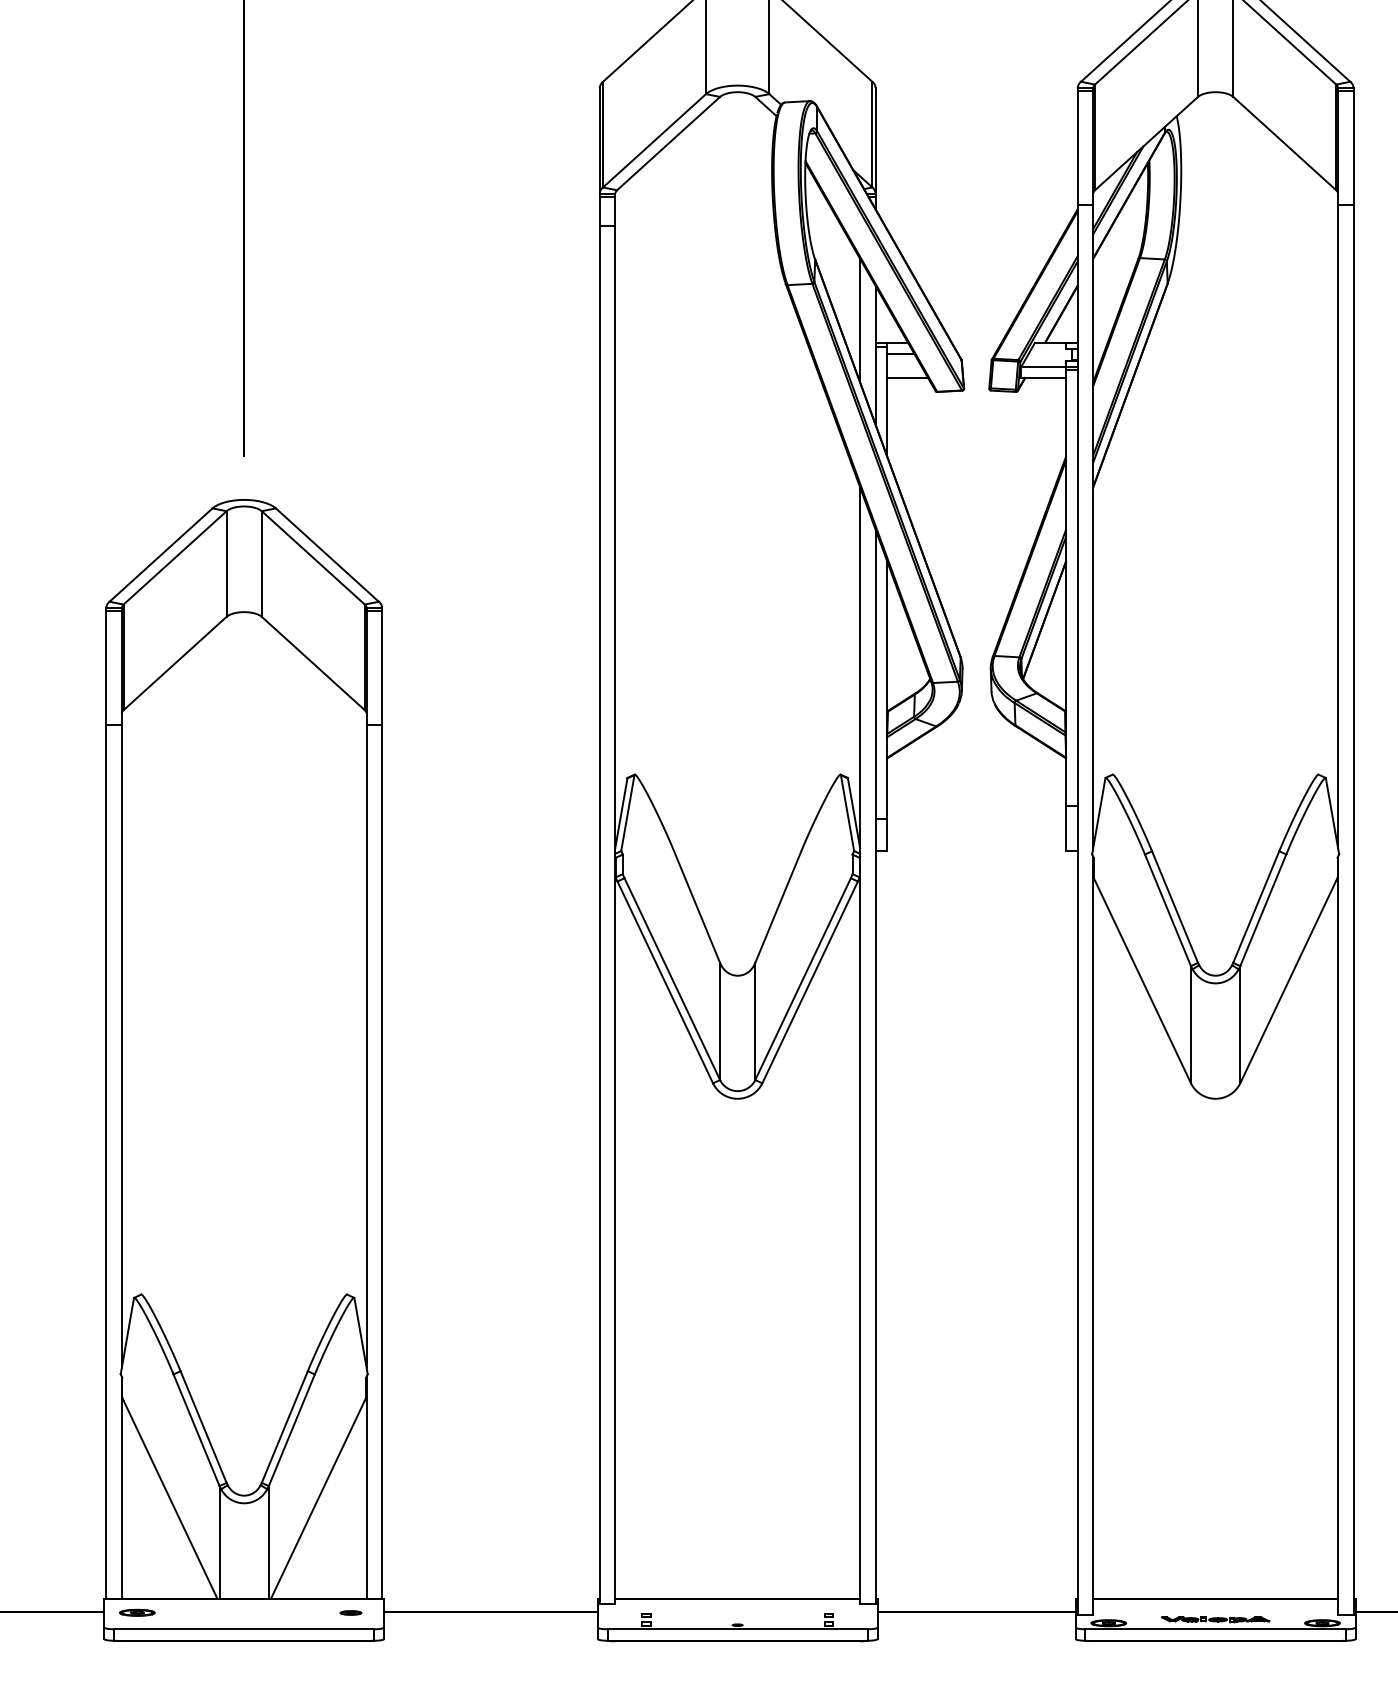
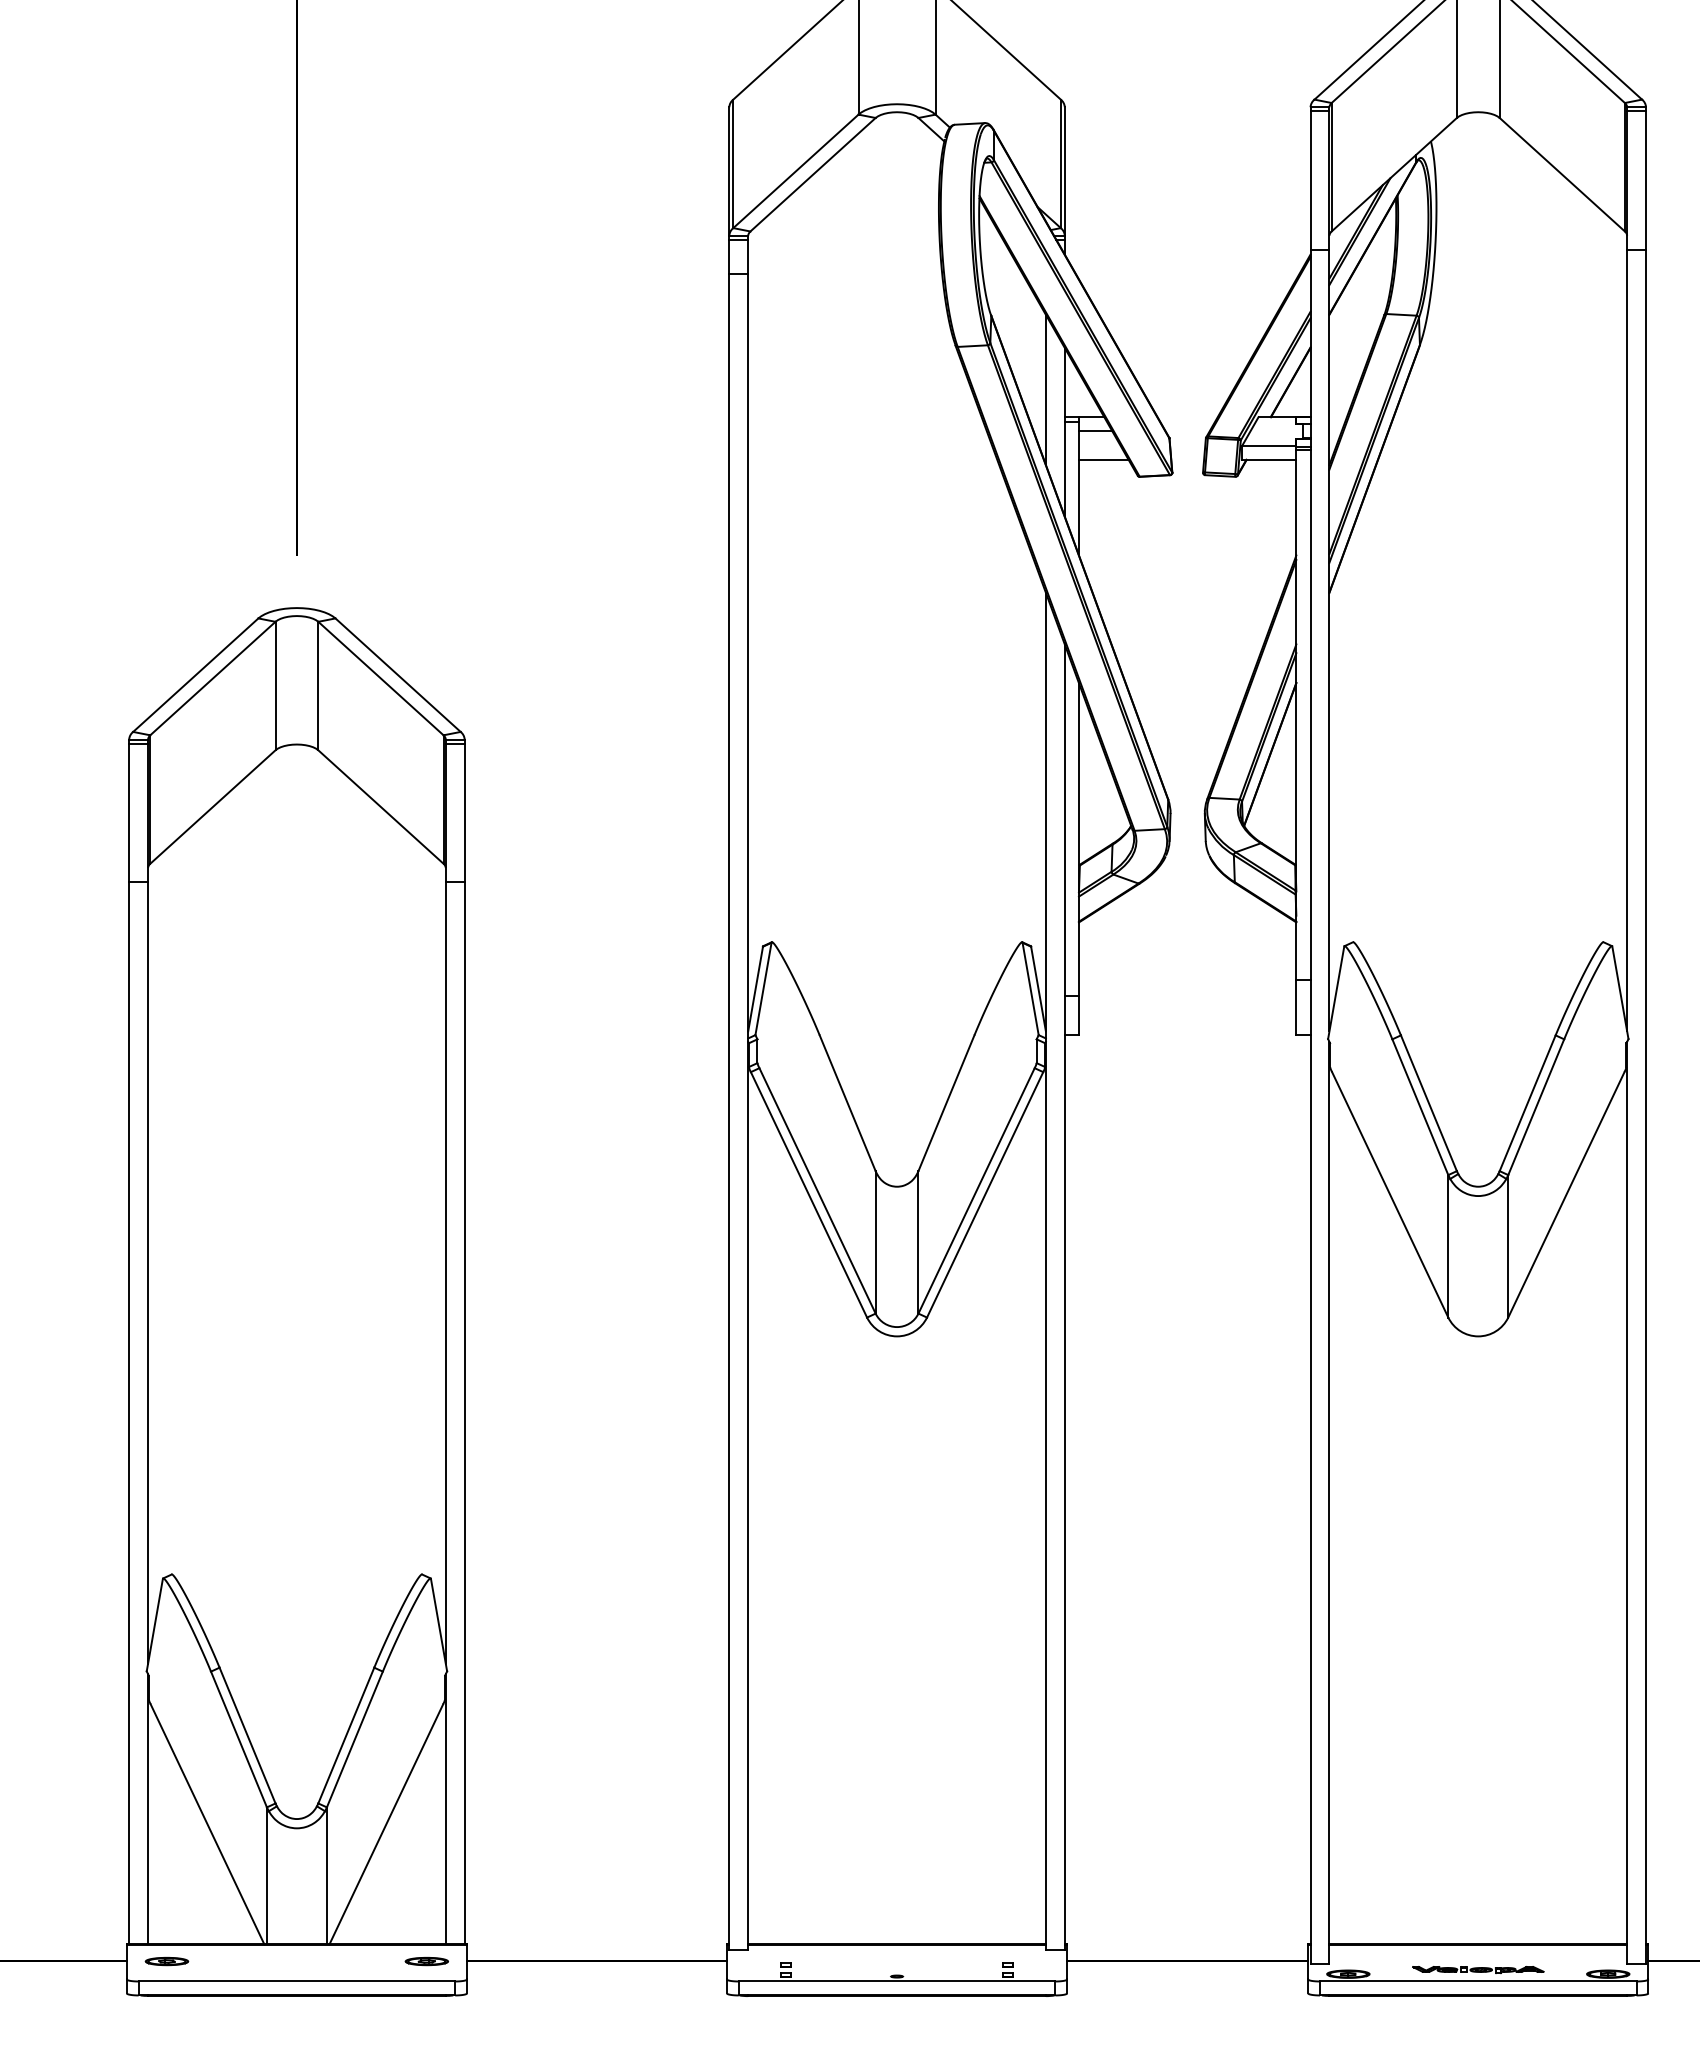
part: (350, 1612) -> (426, 1961), size x1.67

